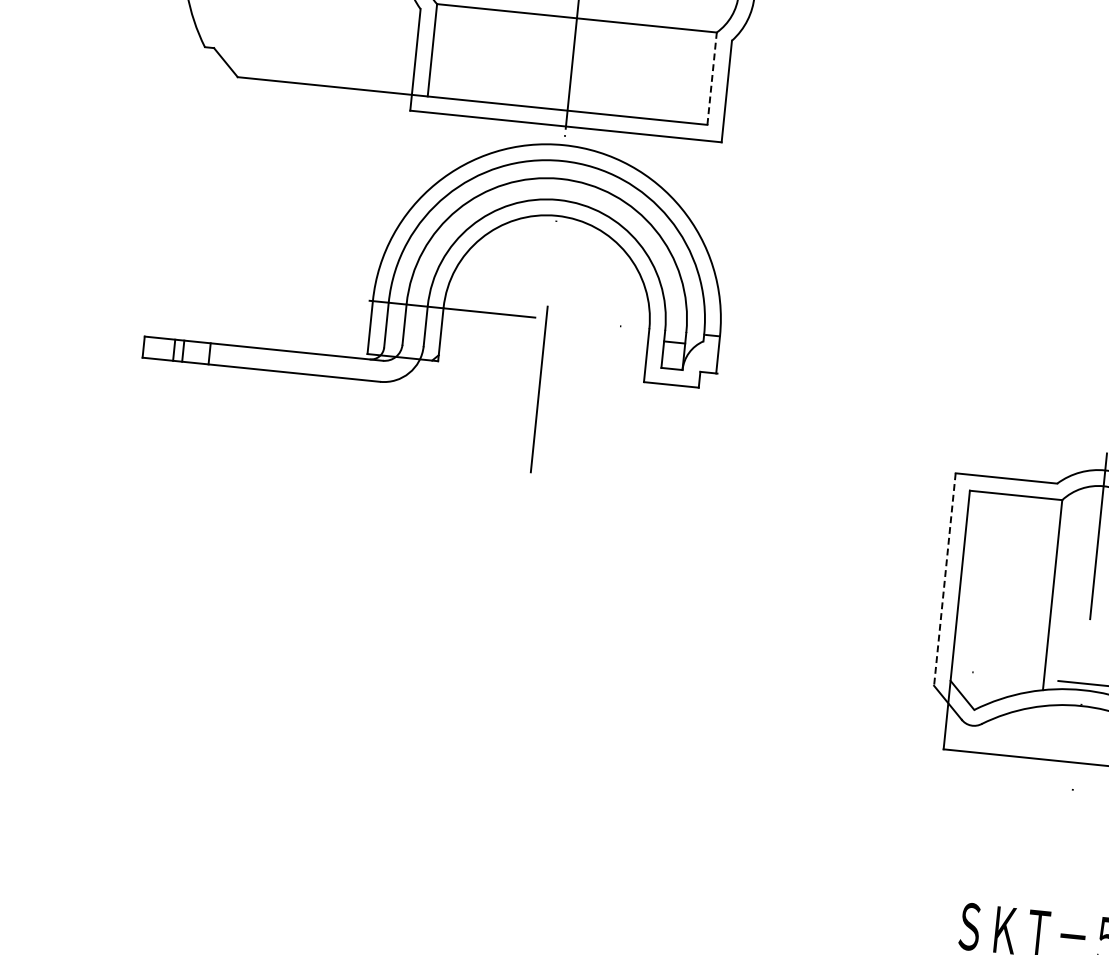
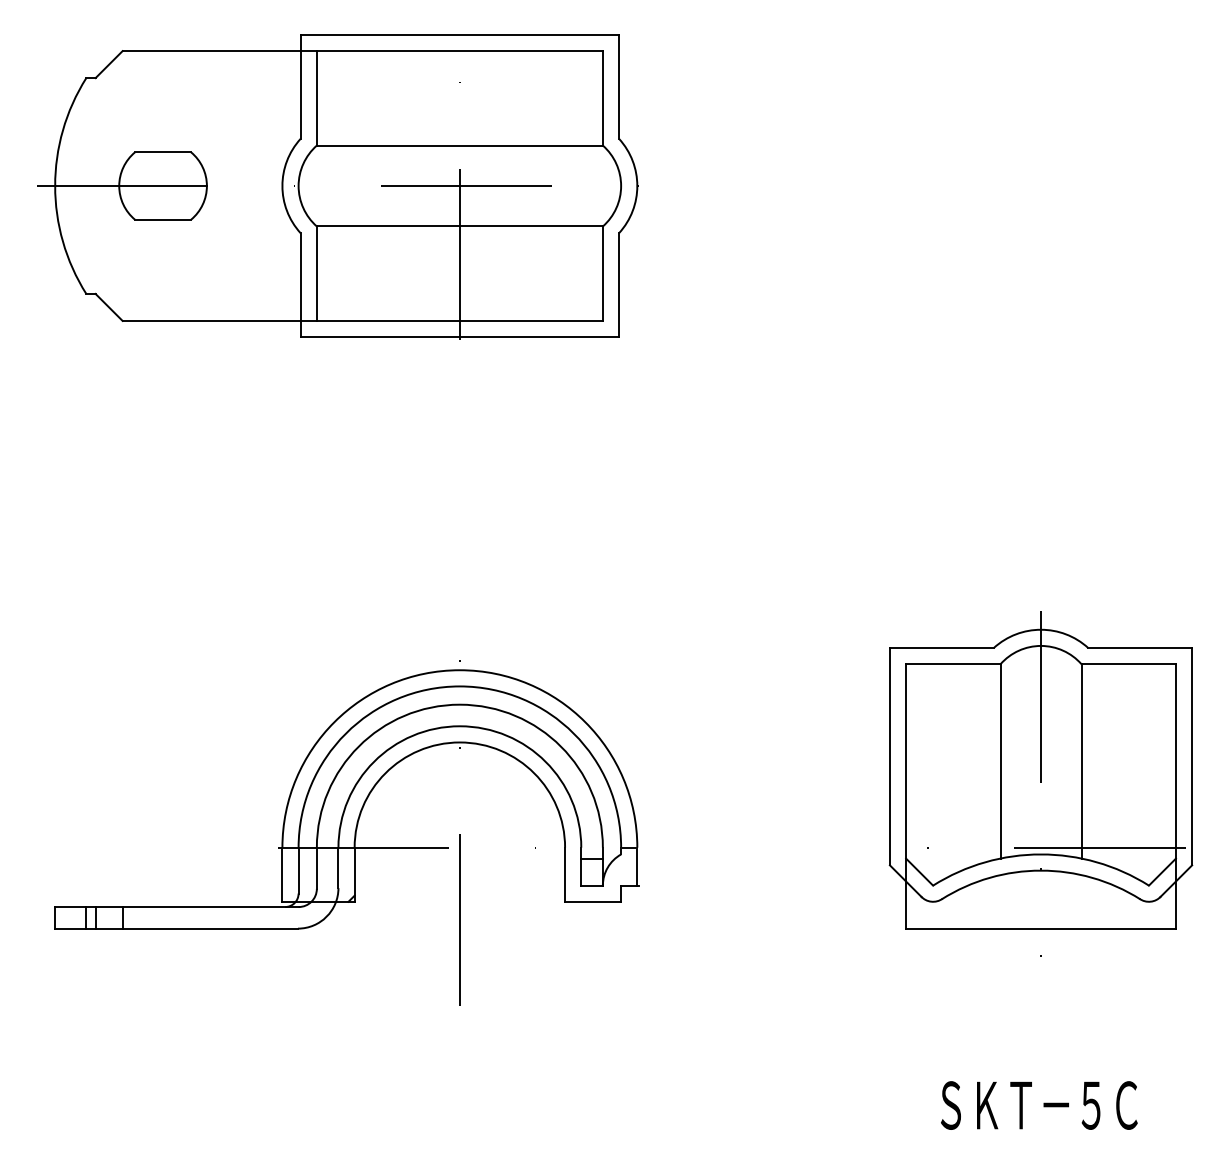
line: (711, 78) -> (602, 273), dashed -> solid
part: (437, 292) -> (346, 832), moved
line: (944, 579) -> (889, 756), dashed -> solid

